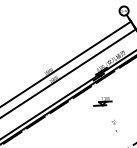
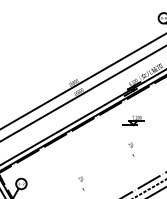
text: (114, 126) -> (131, 149), moved

